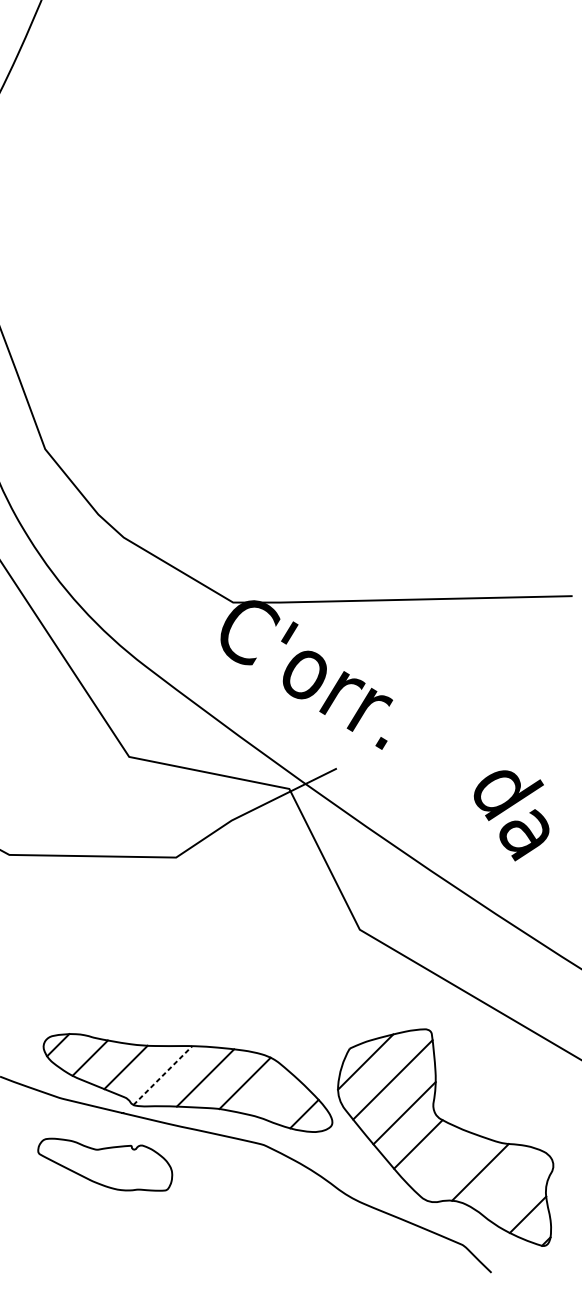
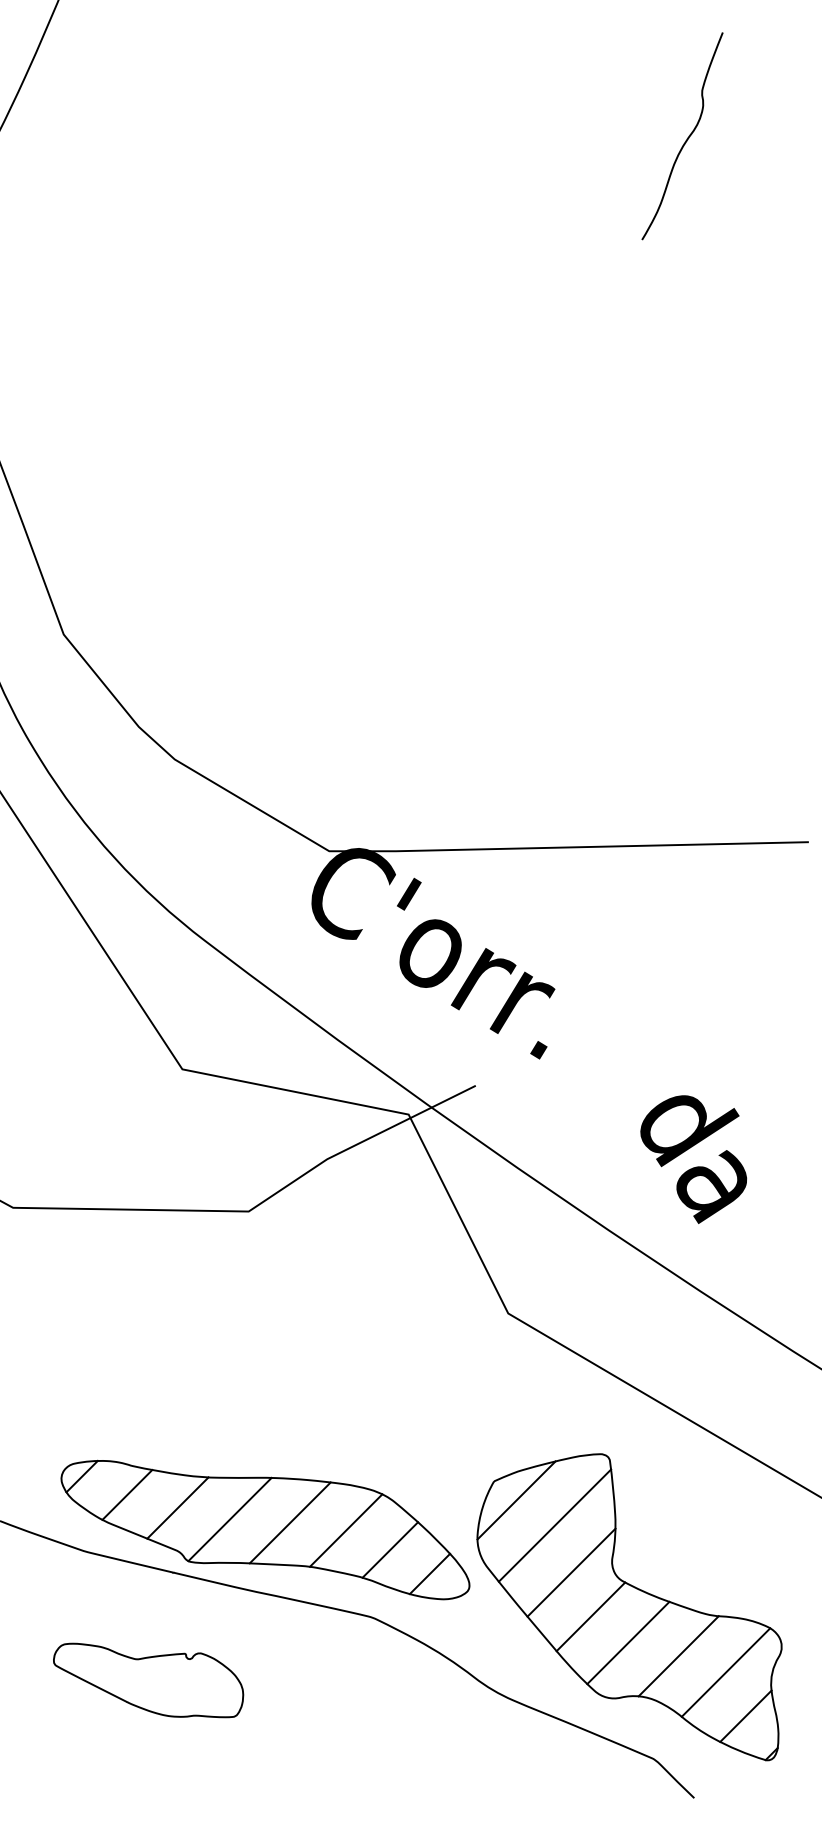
curve: (485, 98) -> (686, 139), added
text: (511, 815) -> (693, 1159), moved
line: (163, 1075) -> (230, 1519), dashed -> solid
line: (276, 1096) -> (390, 1549), added
line: (444, 1162) -> (628, 1642), added
part: (105, 1164) -> (148, 1680), moved
line: (513, 1183) -> (725, 1672), added

